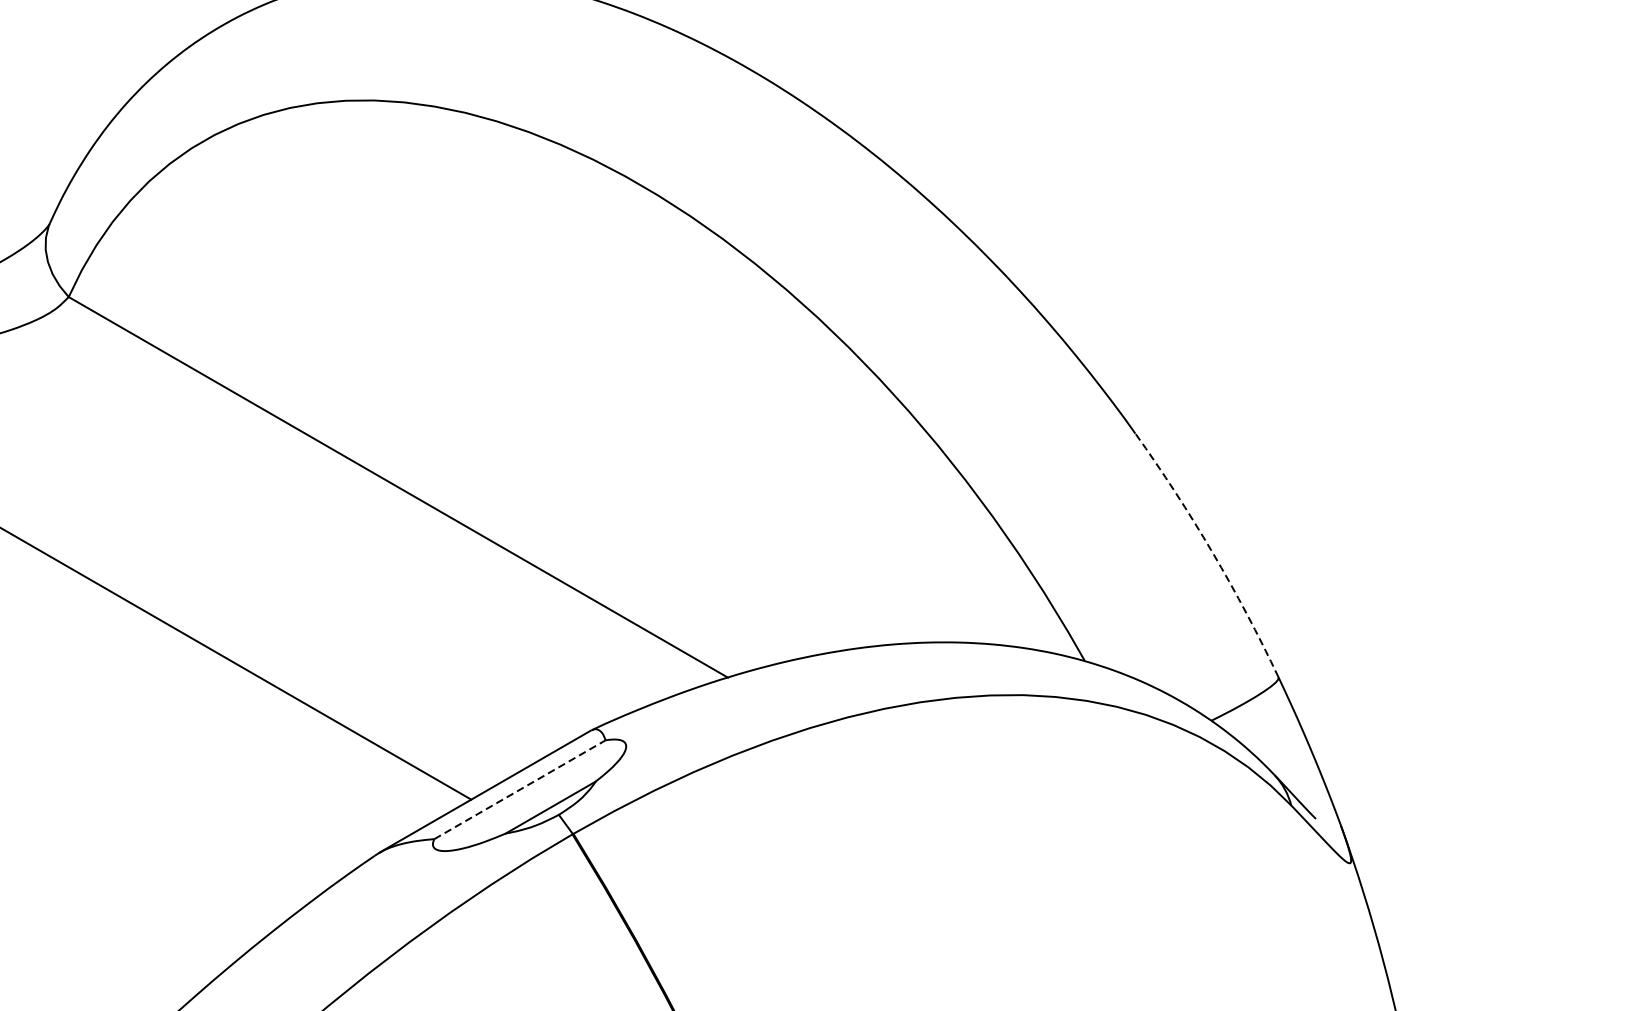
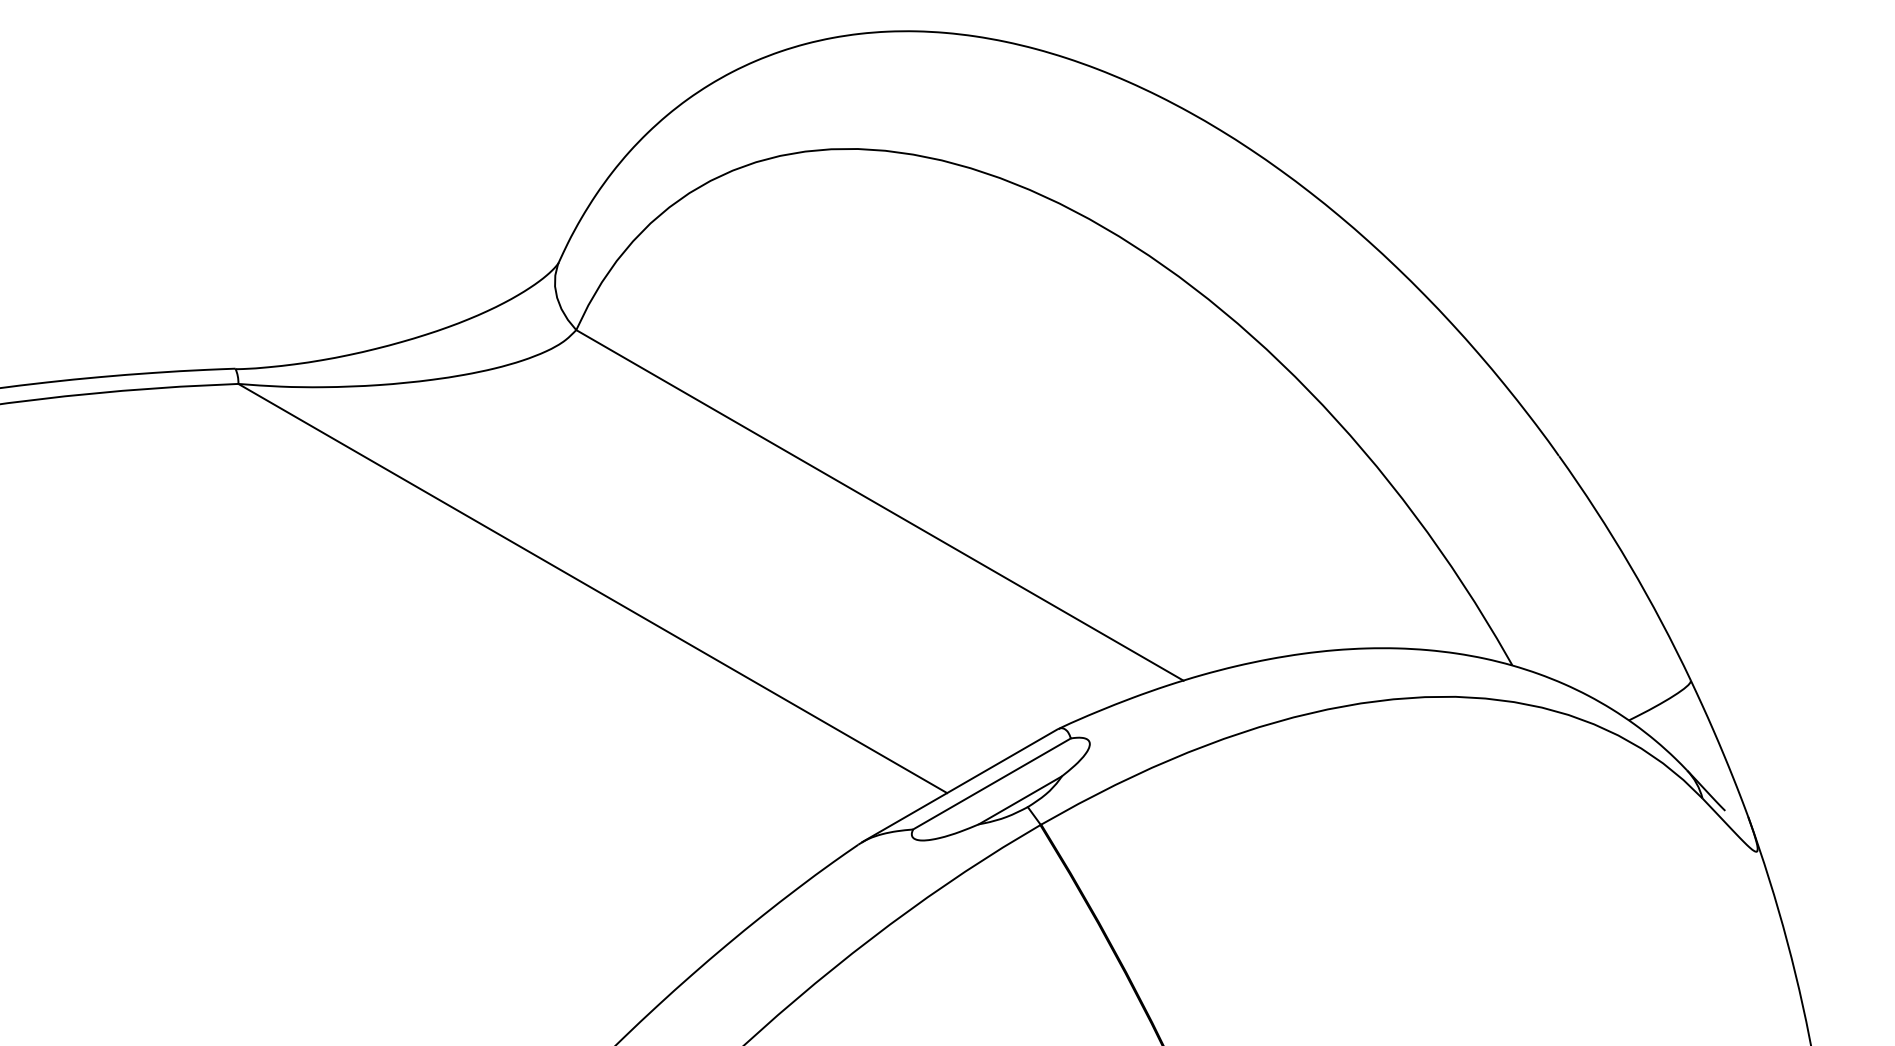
arc: (1212, 552) -> (1629, 565), dashed -> solid
line: (520, 789) -> (992, 783), dashed -> solid

